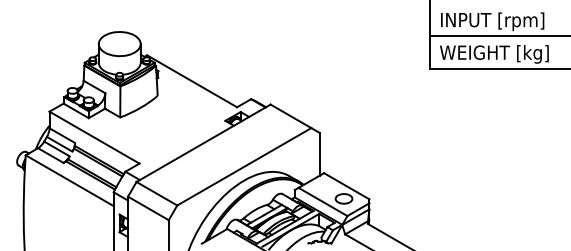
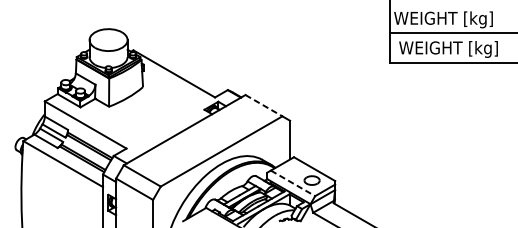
text: (489, 21) -> (444, 19), INPUT [rpm] -> WEIGHT [kg]
line: (290, 116) -> (263, 105), solid -> dashed
line: (323, 202) -> (293, 183), solid -> dashed

